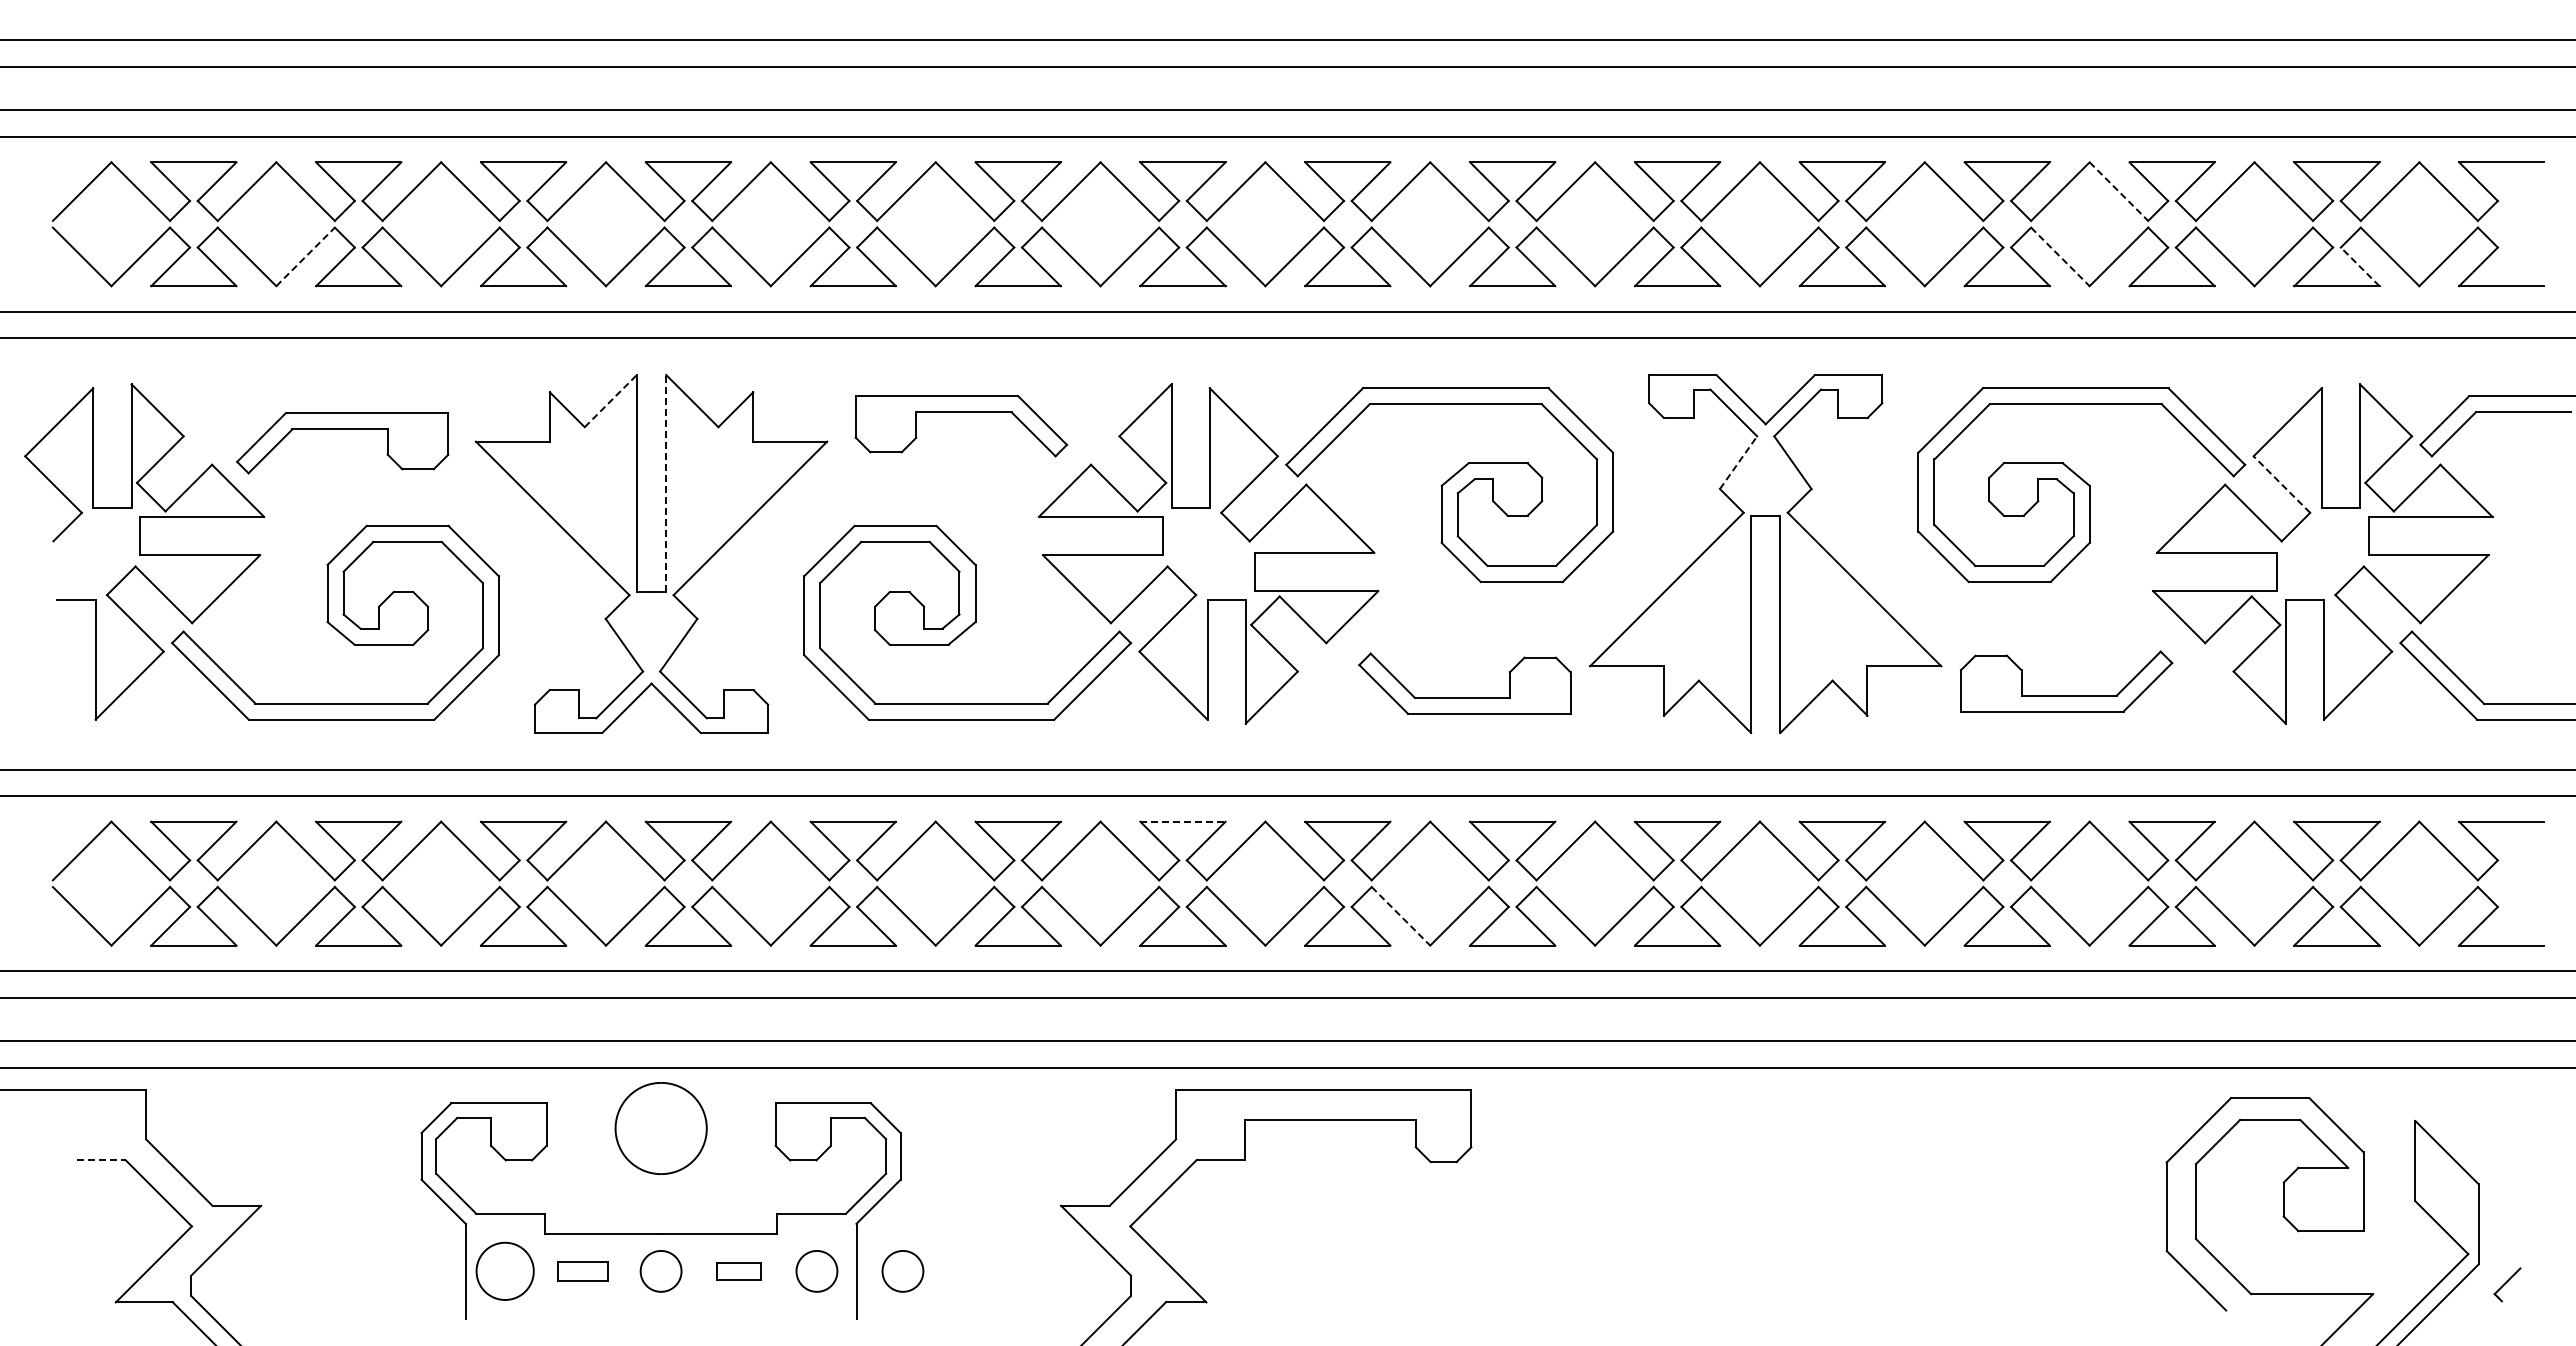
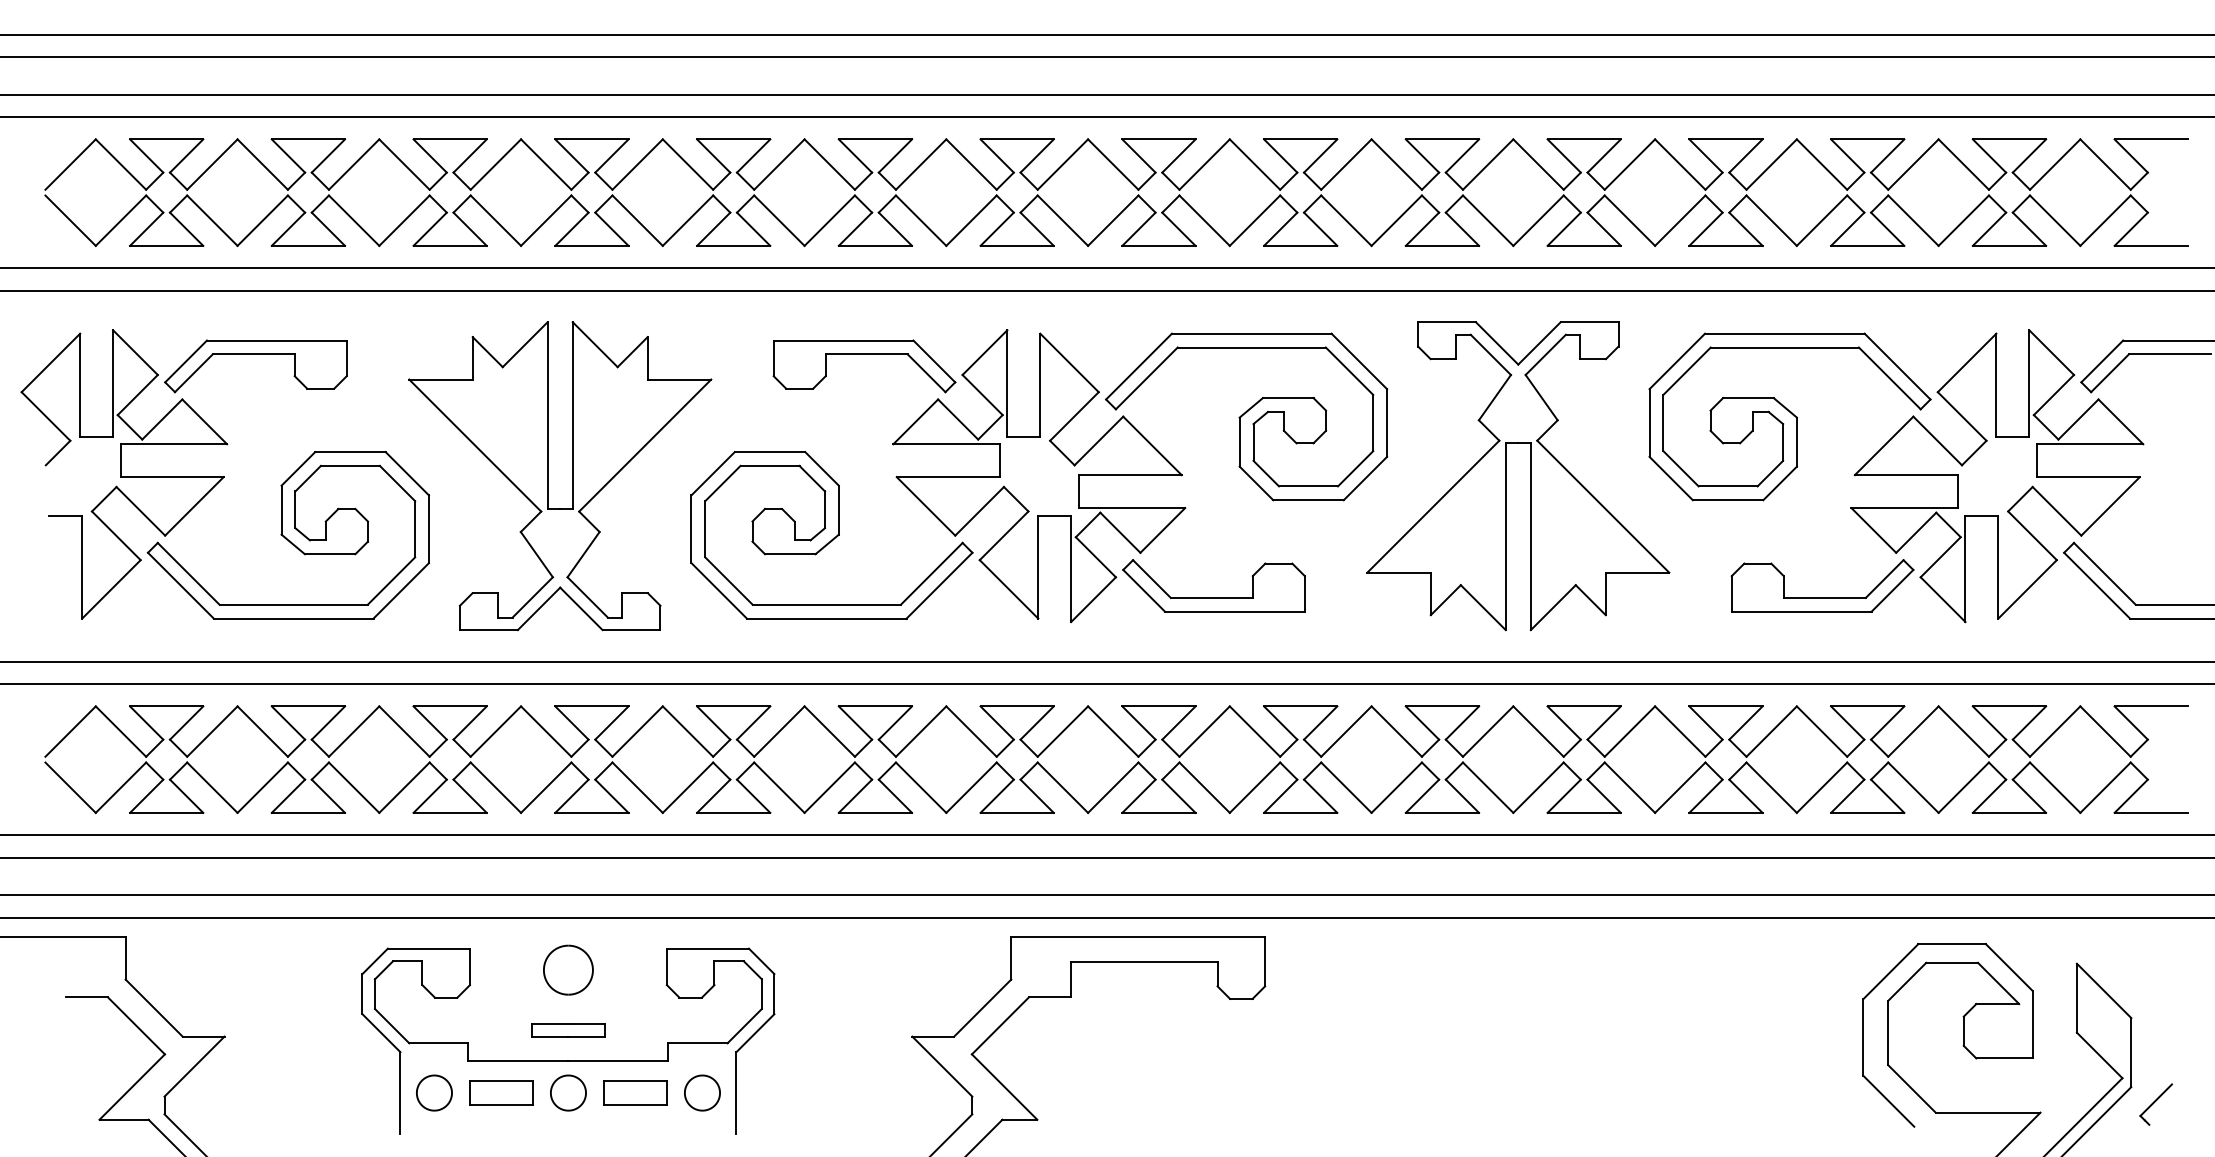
line: (2119, 191) -> (1822, 164), dashed -> solid
line: (305, 256) -> (262, 220), dashed -> solid
line: (2060, 257) -> (1771, 221), dashed -> solid
line: (2359, 266) -> (2028, 228), dashed -> solid
line: (610, 401) -> (524, 345), dashed -> solid
part: (961, 412) -> (864, 354), moved
part: (342, 429) -> (255, 354), moved
line: (1738, 462) -> (1494, 397), dashed -> solid
line: (666, 483) -> (573, 415), dashed -> solid
line: (2281, 484) -> (1961, 416), dashed -> solid
part: (2066, 695) -> (1822, 597), moved
part: (1464, 697) -> (1213, 597), moved
line: (1182, 821) -> (1016, 706), dashed -> solid
line: (1401, 916) -> (1205, 787), dashed -> solid
part: (660, 1128) -> (567, 970), size x0.62
line: (101, 1160) -> (87, 997), dashed -> solid
part: (660, 1198) -> (567, 1030), added
part: (582, 1270) -> (500, 1092), size x1.43
part: (738, 1270) -> (634, 1092), size x1.67
part: (505, 1271) -> (434, 1093), size x0.71
part: (902, 1271) -> (776, 1093), removed
part: (2507, 1284) -> (2156, 1104), size x1.43

